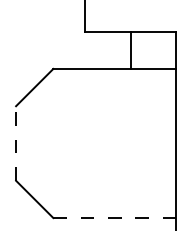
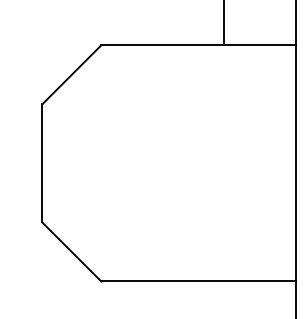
line: (16, 143) -> (42, 163), dashed -> solid
line: (114, 218) -> (198, 282), dashed -> solid

